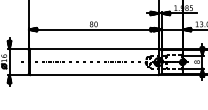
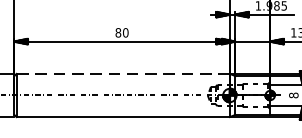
line: (93, 49) -> (121, 74), solid -> dashed

